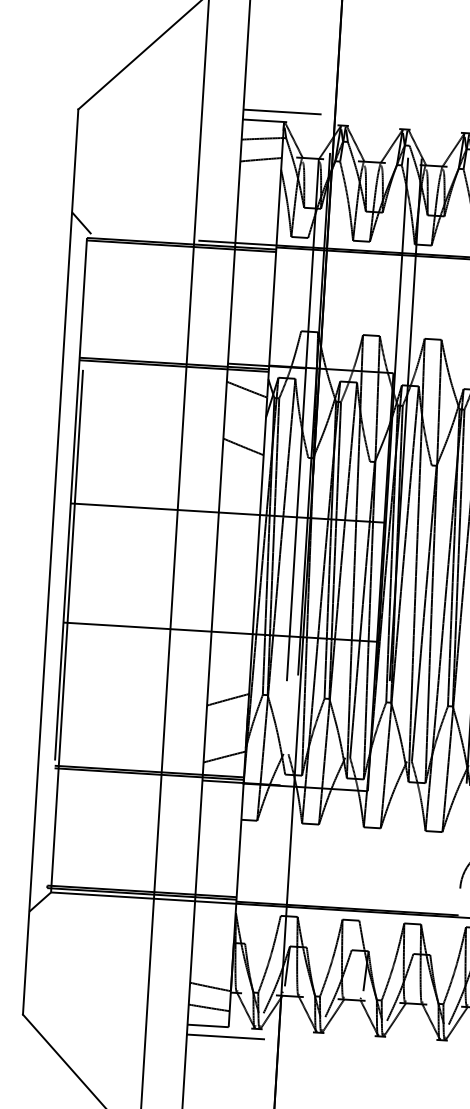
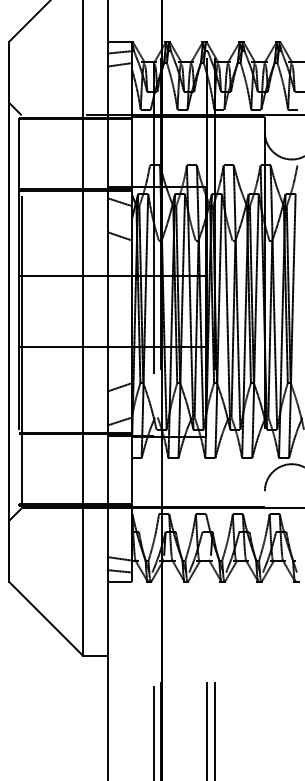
line: (281, 111) -> (130, 35), removed
line: (225, 1036) -> (130, 587), removed

